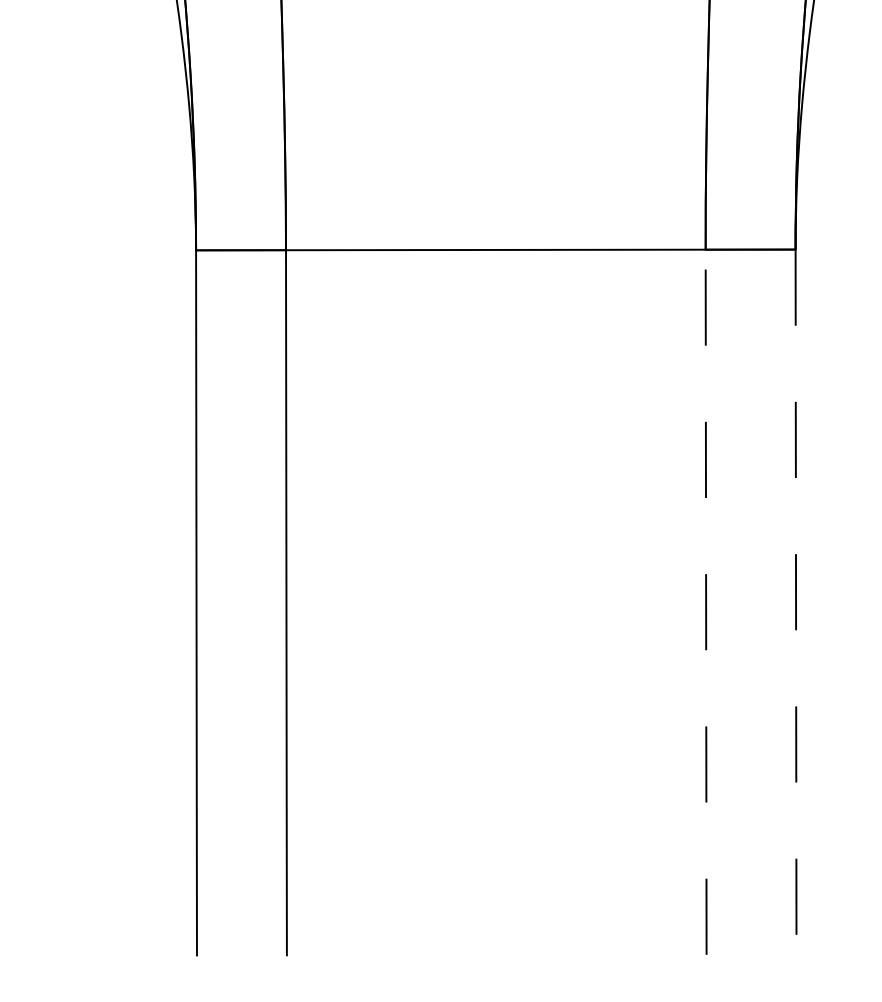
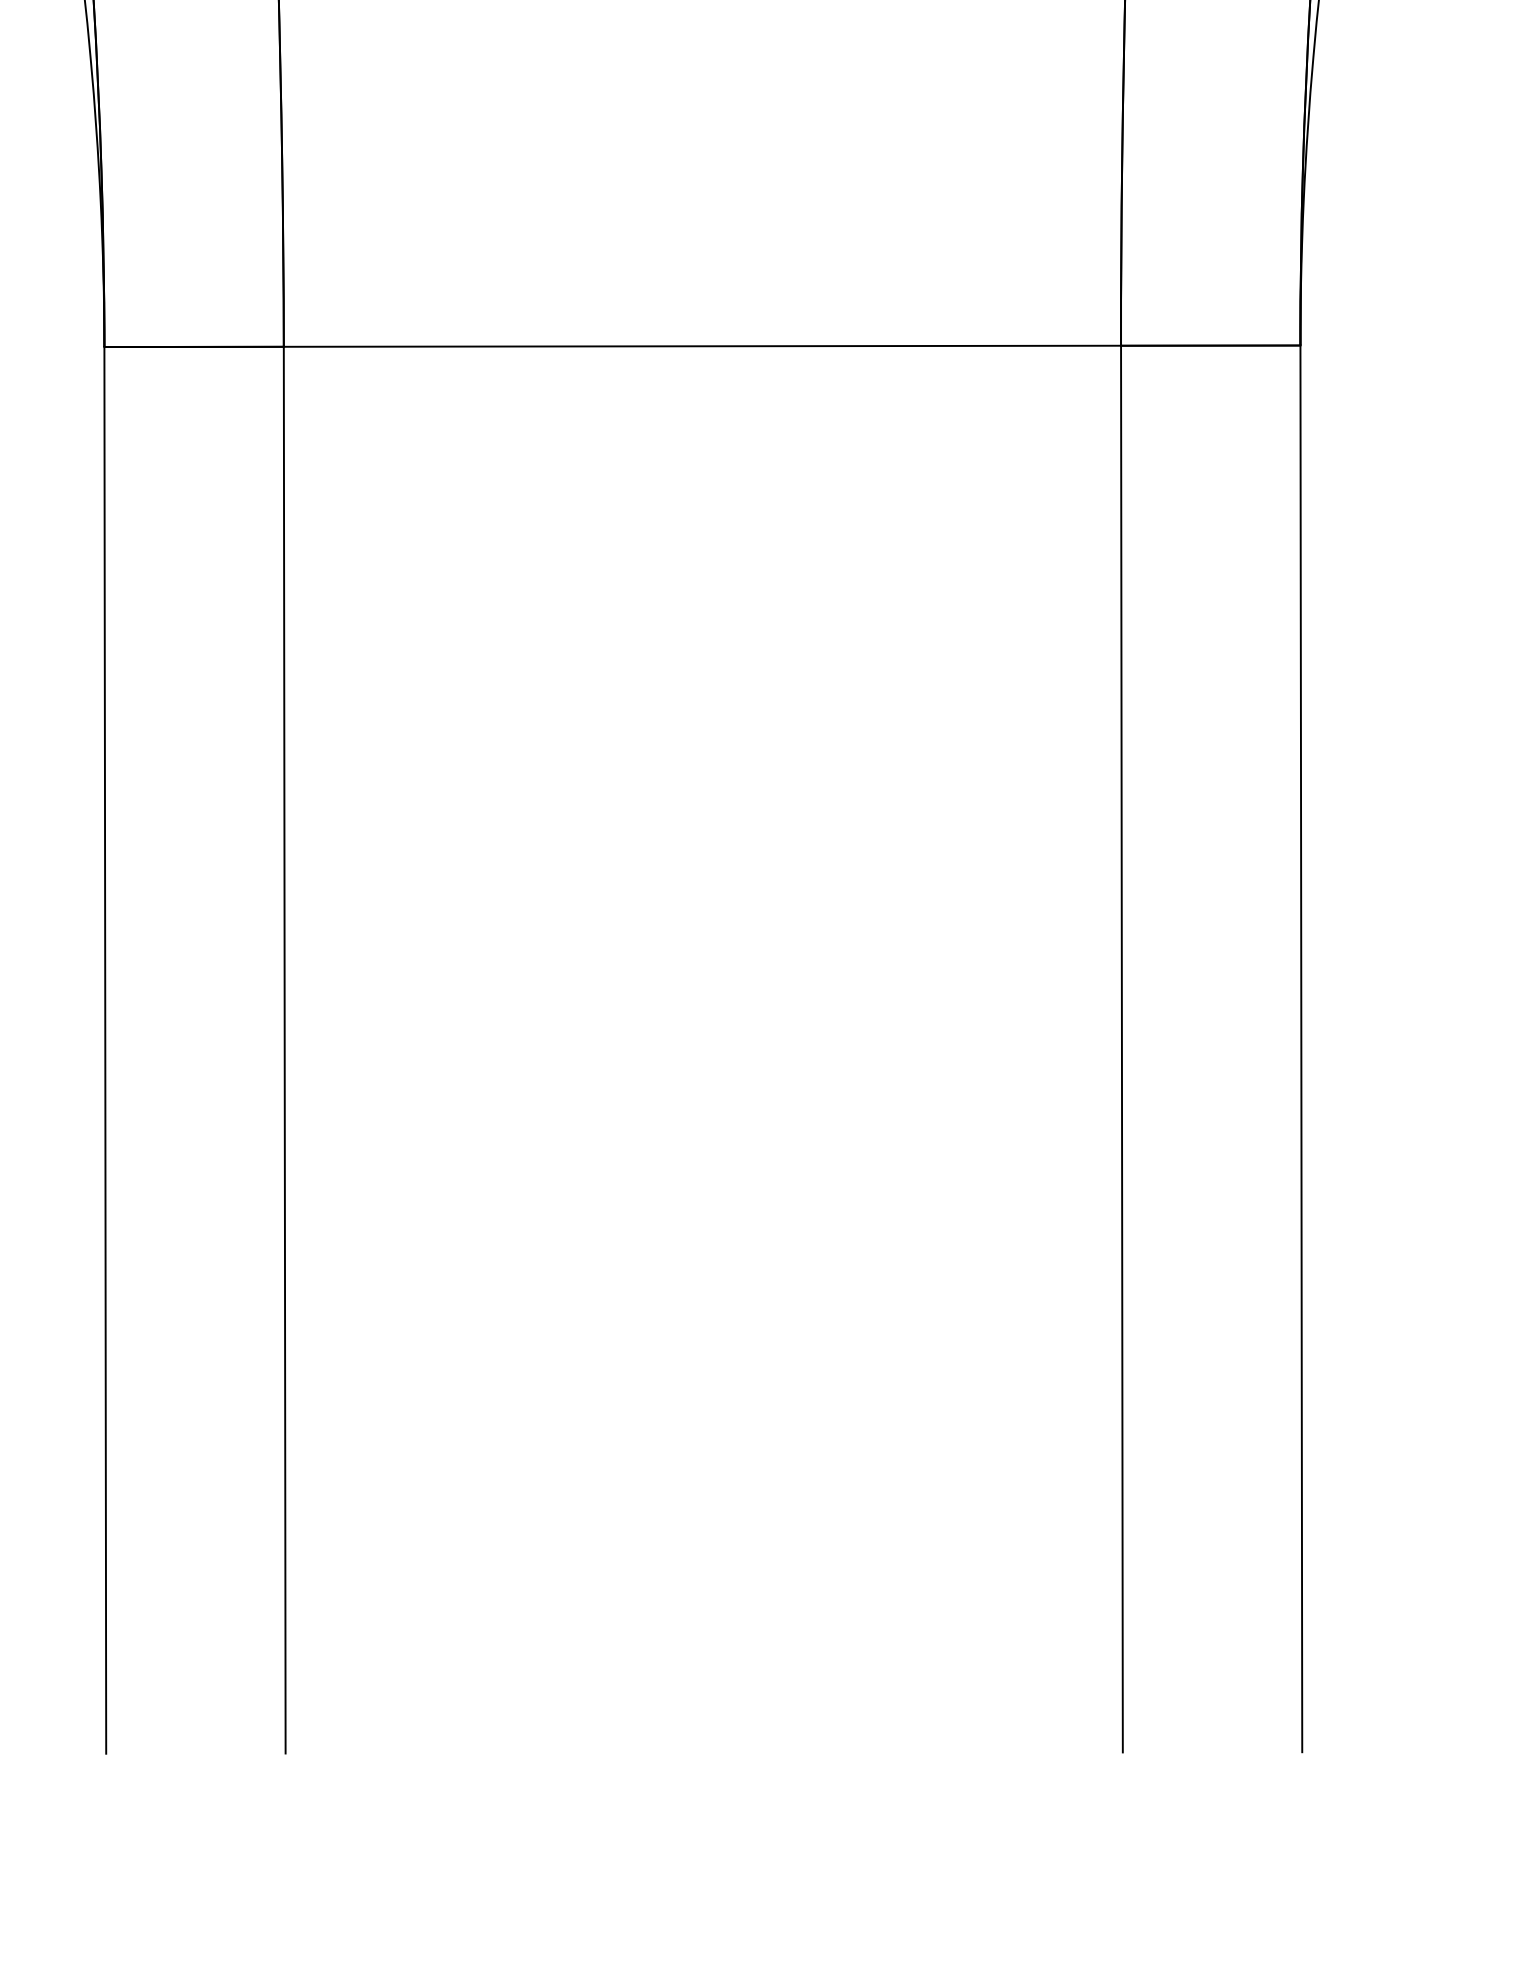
line: (706, 602) -> (1122, 1049), dashed -> solid
line: (796, 602) -> (1302, 1049), dashed -> solid

